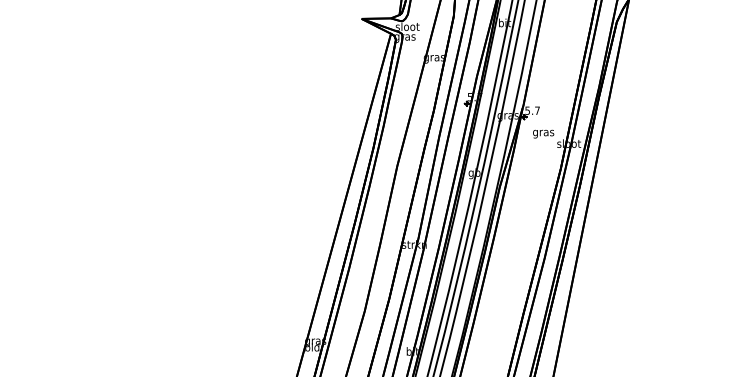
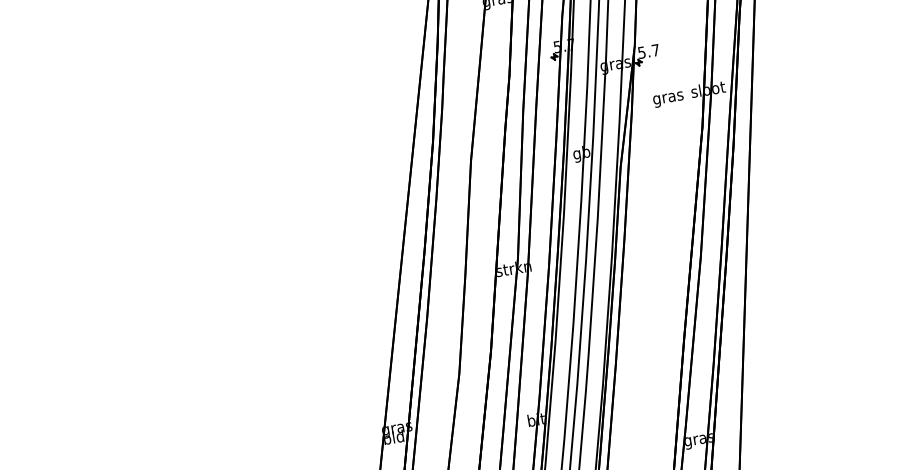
text: (543, 133) -> (668, 98), moved

